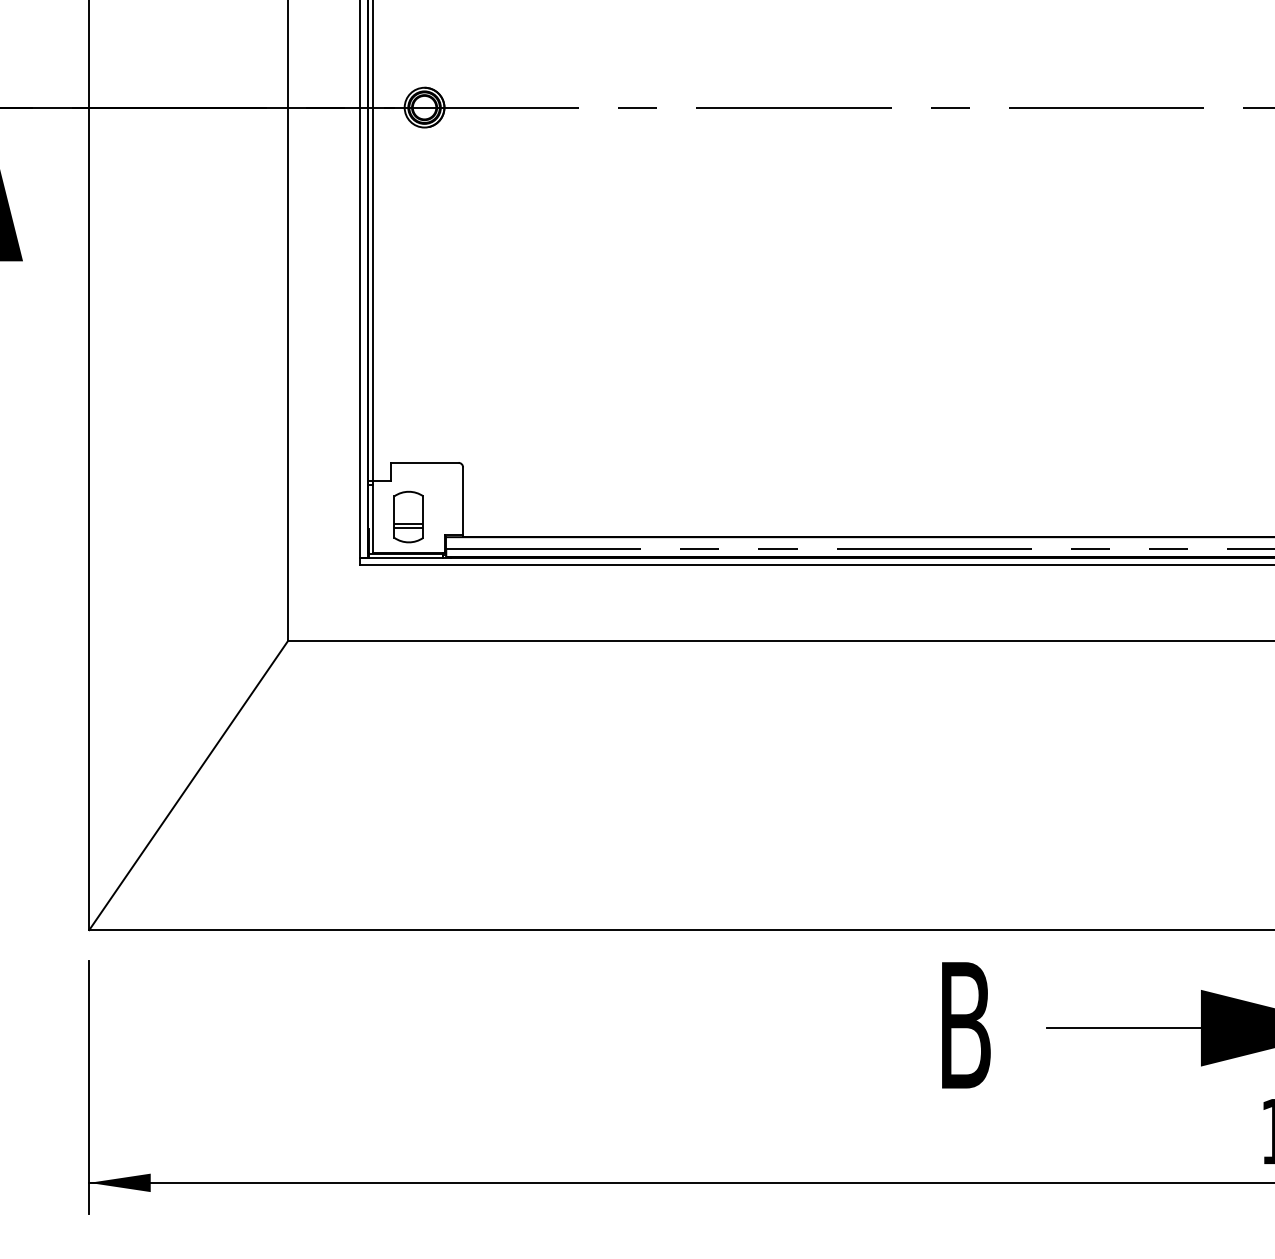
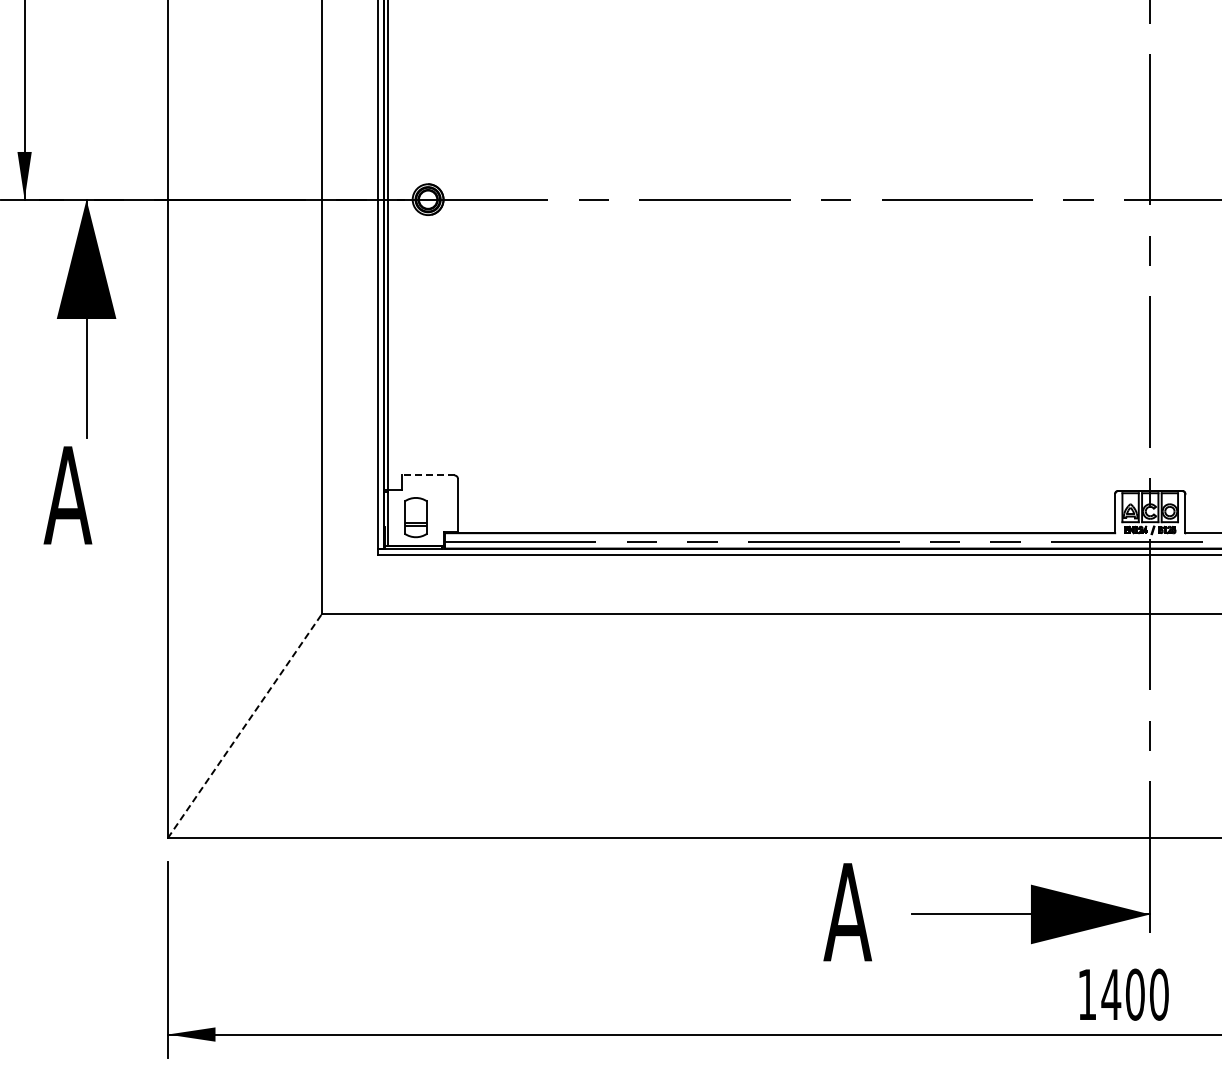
line: (423, 462) -> (427, 475), solid -> dashed
line: (189, 784) -> (245, 725), solid -> dashed
text: (964, 1025) -> (847, 912), B -> A

